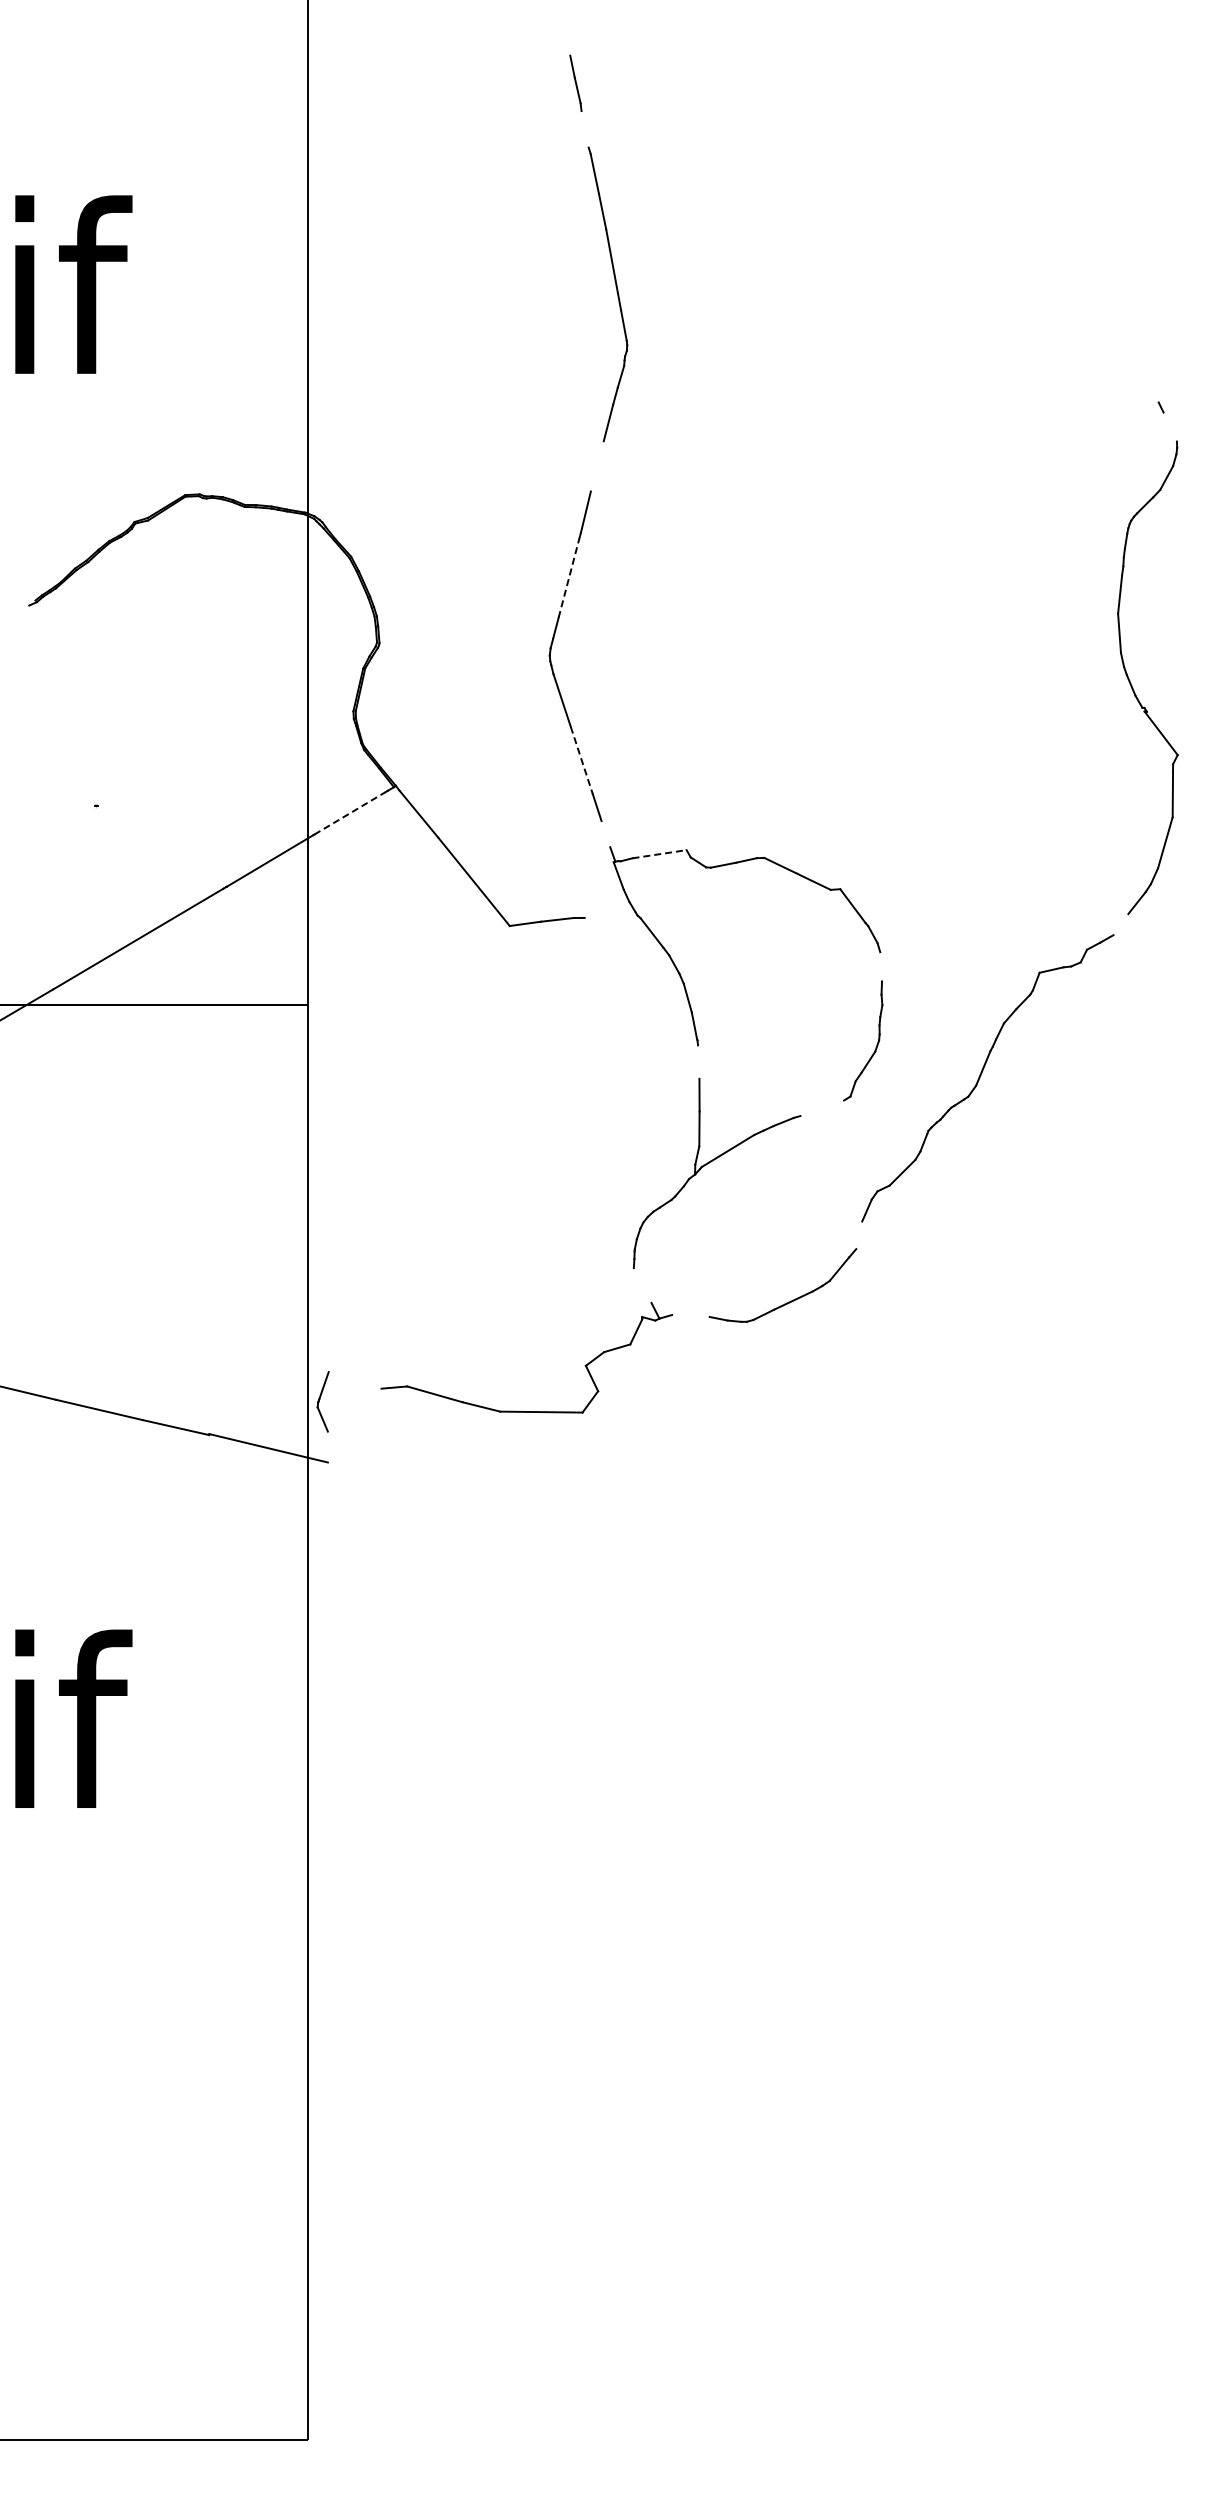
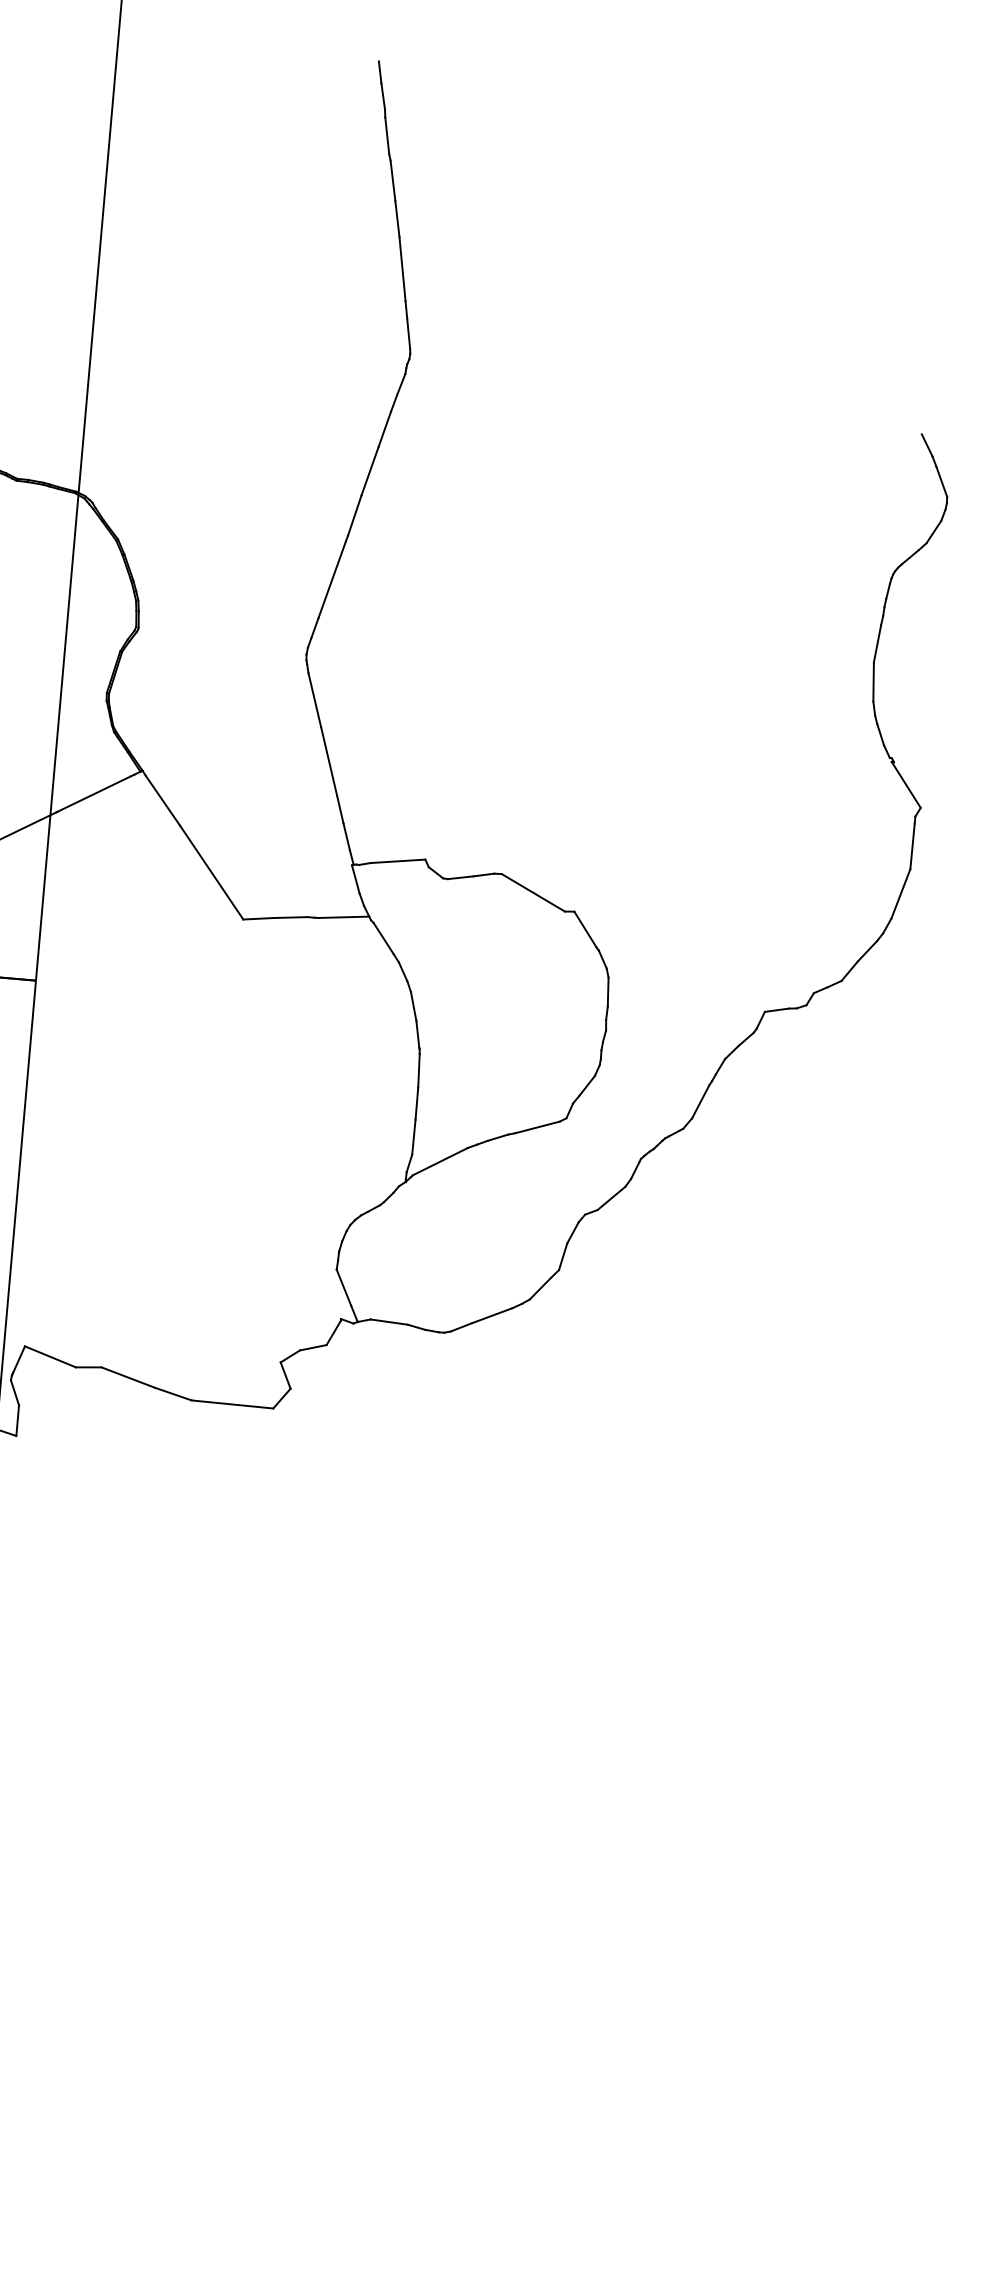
line: (584, 129) -> (386, 135), added
line: (1152, 391) -> (927, 445), added
line: (1169, 426) -> (941, 481), added
line: (596, 466) -> (369, 471), added
line: (568, 578) -> (331, 579), dashed -> solid
line: (581, 760) -> (328, 761), dashed -> solid
line: (350, 813) -> (95, 794), dashed -> solid
line: (605, 834) -> (346, 837), added
line: (660, 854) -> (399, 861), dashed -> solid
line: (609, 914) -> (343, 916), added
line: (1120, 924) -> (849, 971), added
line: (881, 966) -> (608, 991), added
line: (698, 1061) -> (418, 1070), added
line: (822, 1108) -> (537, 1127), added
line: (859, 1235) -> (563, 1256), added
line: (642, 1285) -> (343, 1287), added
line: (690, 1315) -> (388, 1321), added
line: (354, 1380) -> (49, 1356), added
line: (327, 1446) -> (17, 1420), added

